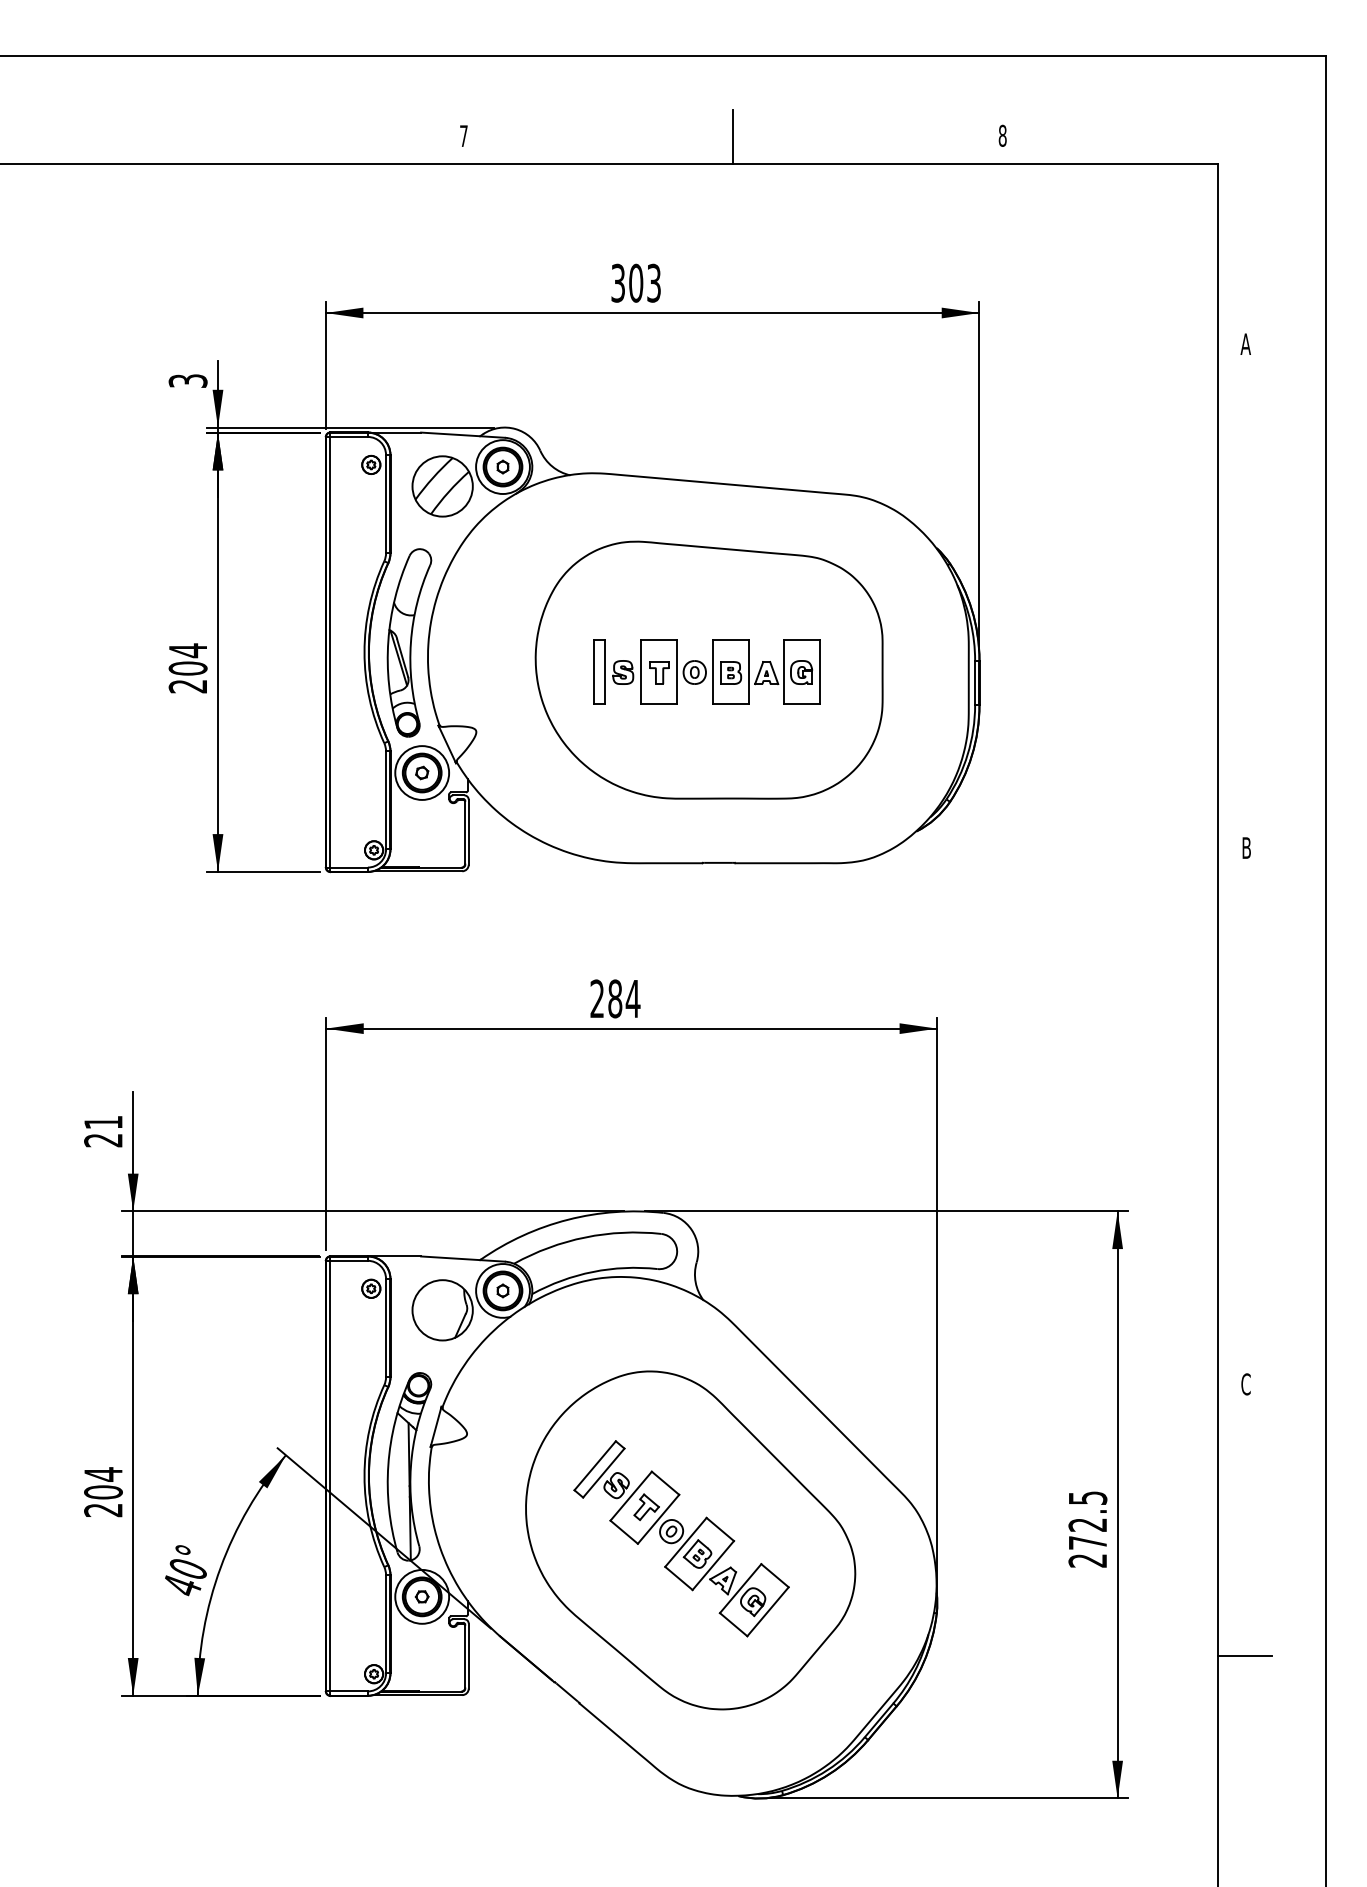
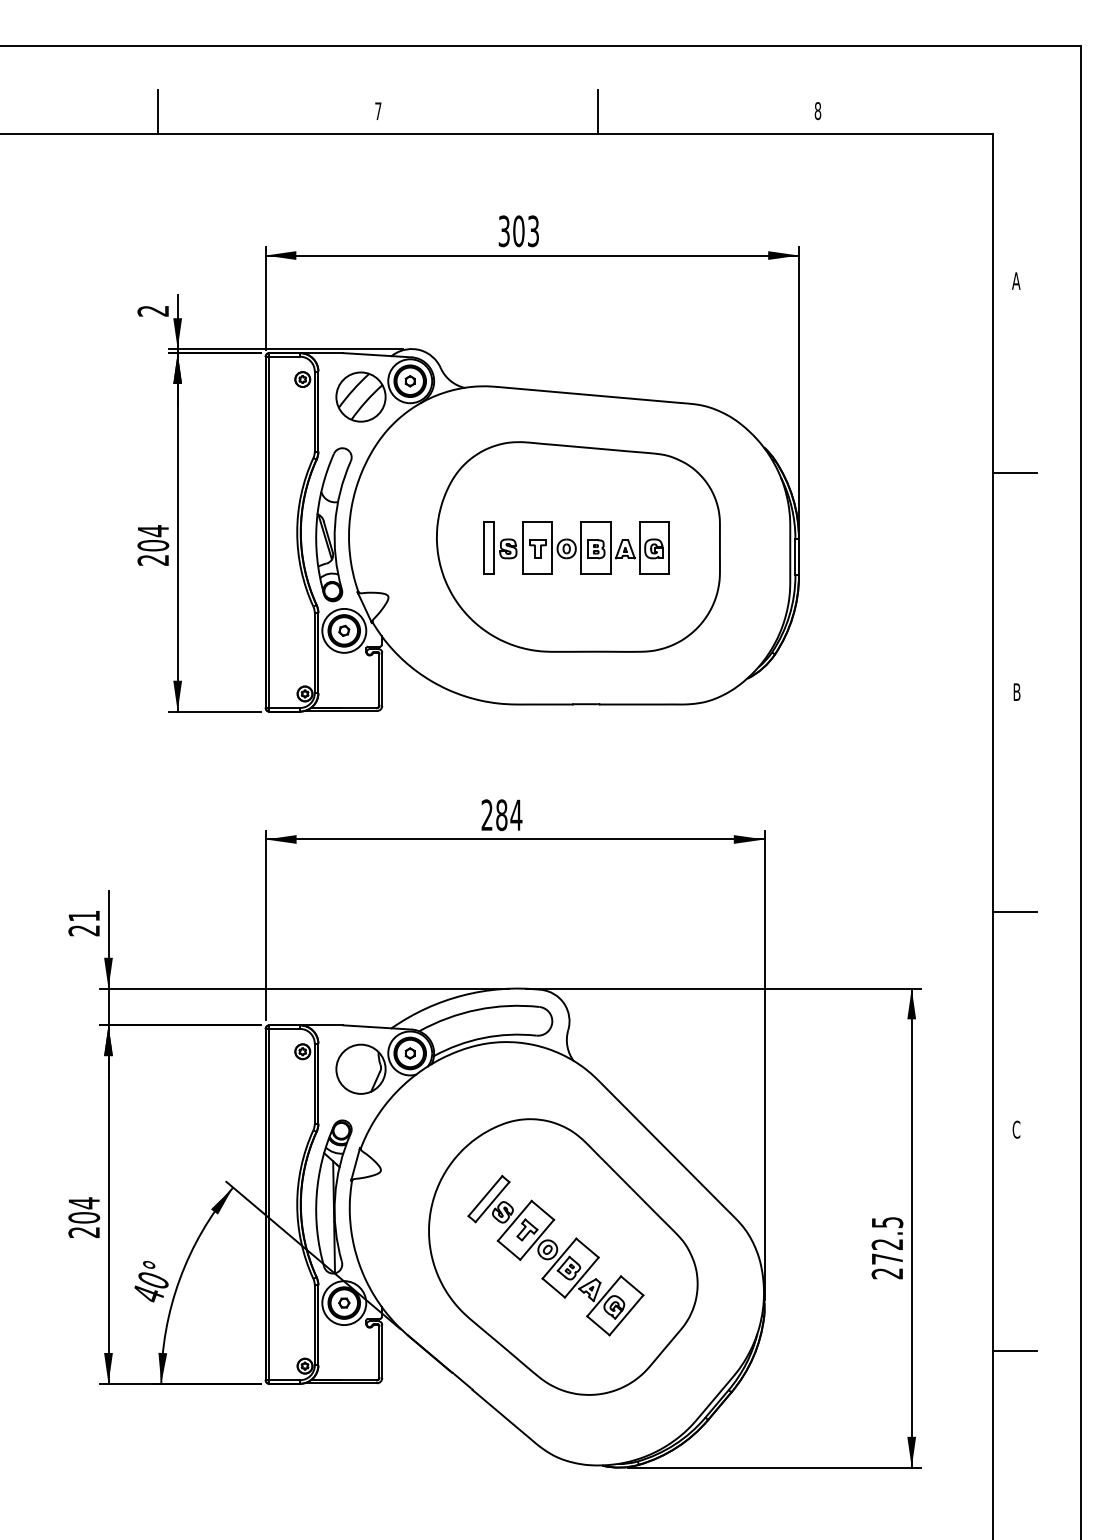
line: (194, 137) -> (158, 112), added
text: (188, 380) -> (153, 310), 3 -> 2
line: (1244, 578) -> (1015, 472), added
line: (1244, 1118) -> (1015, 912), added

